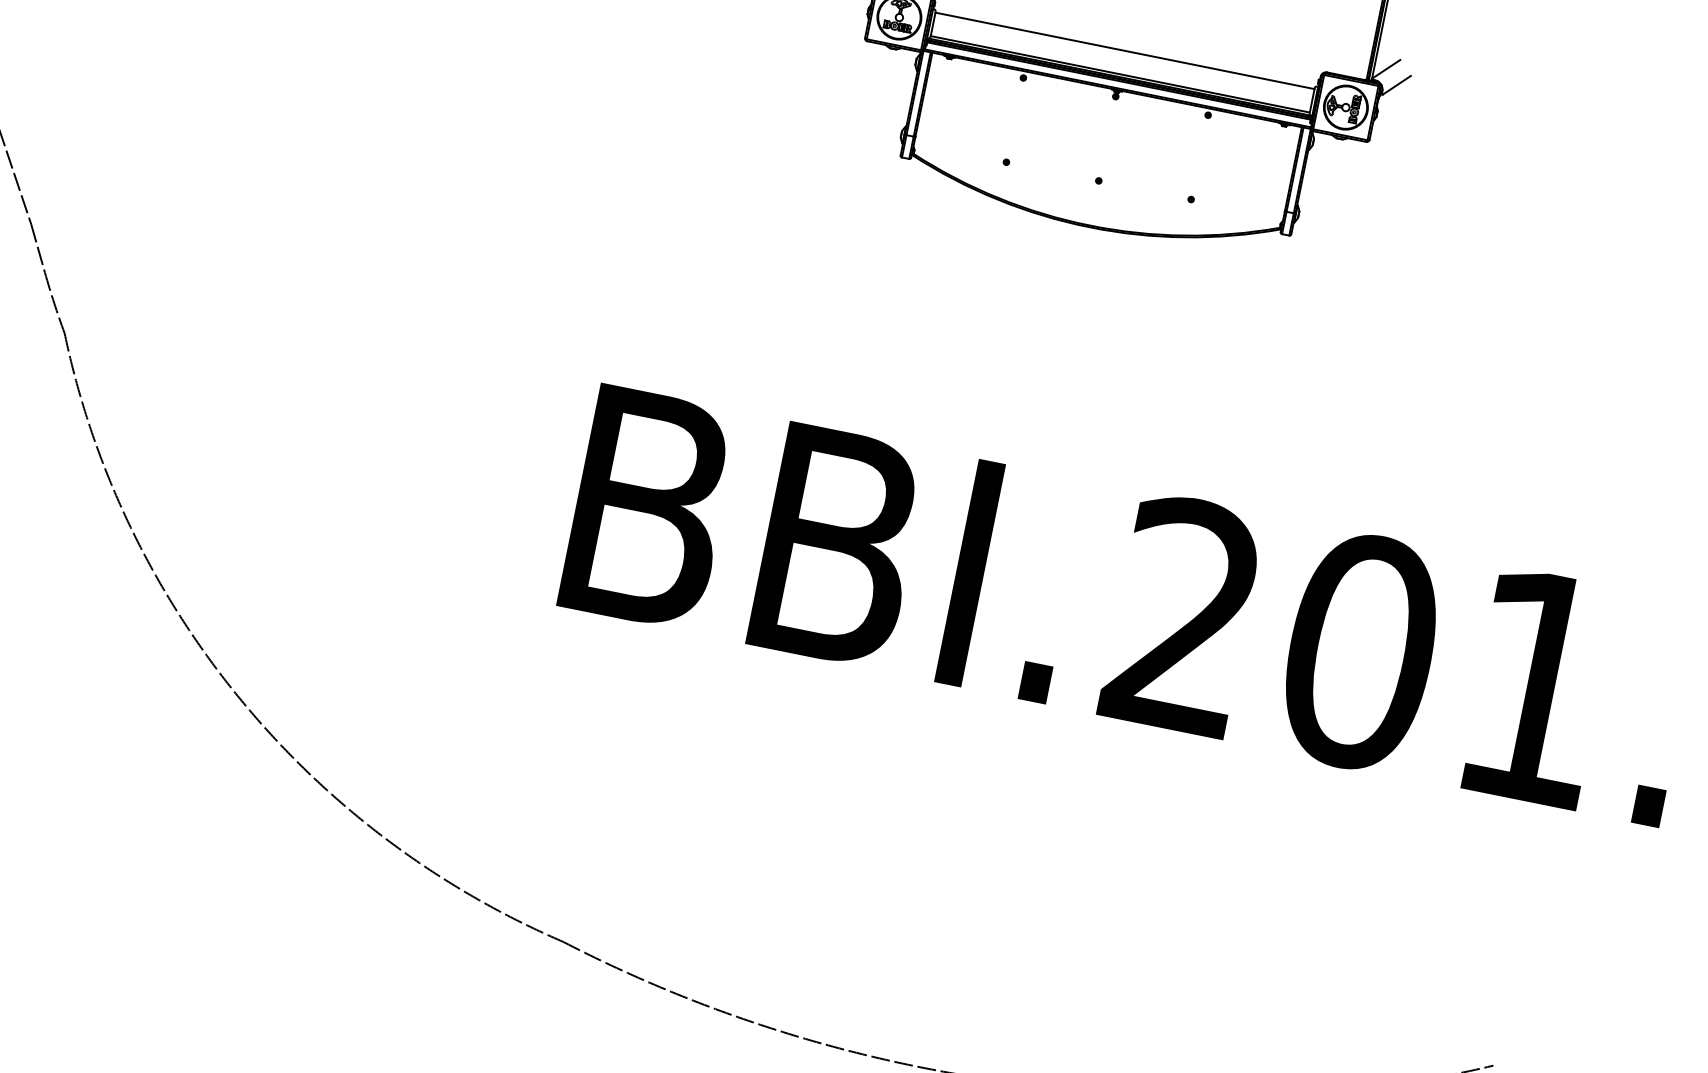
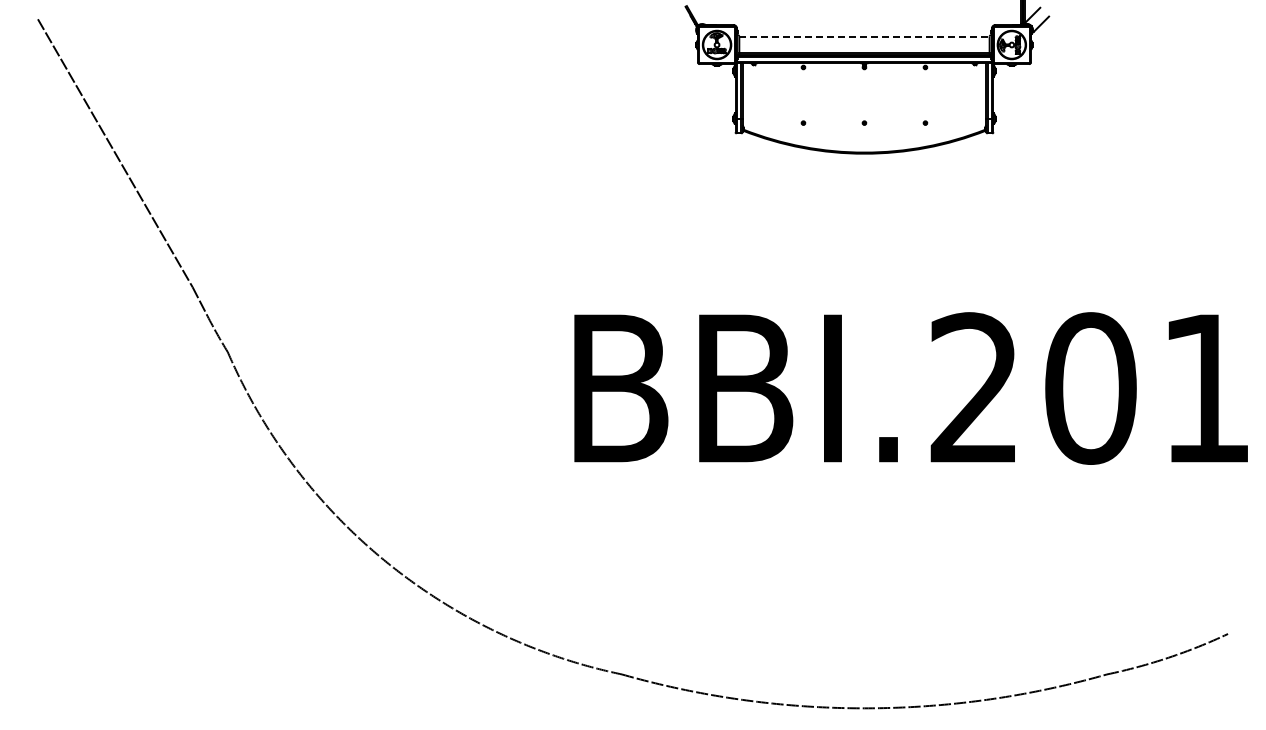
line: (1124, 51) -> (864, 37), solid -> dashed

